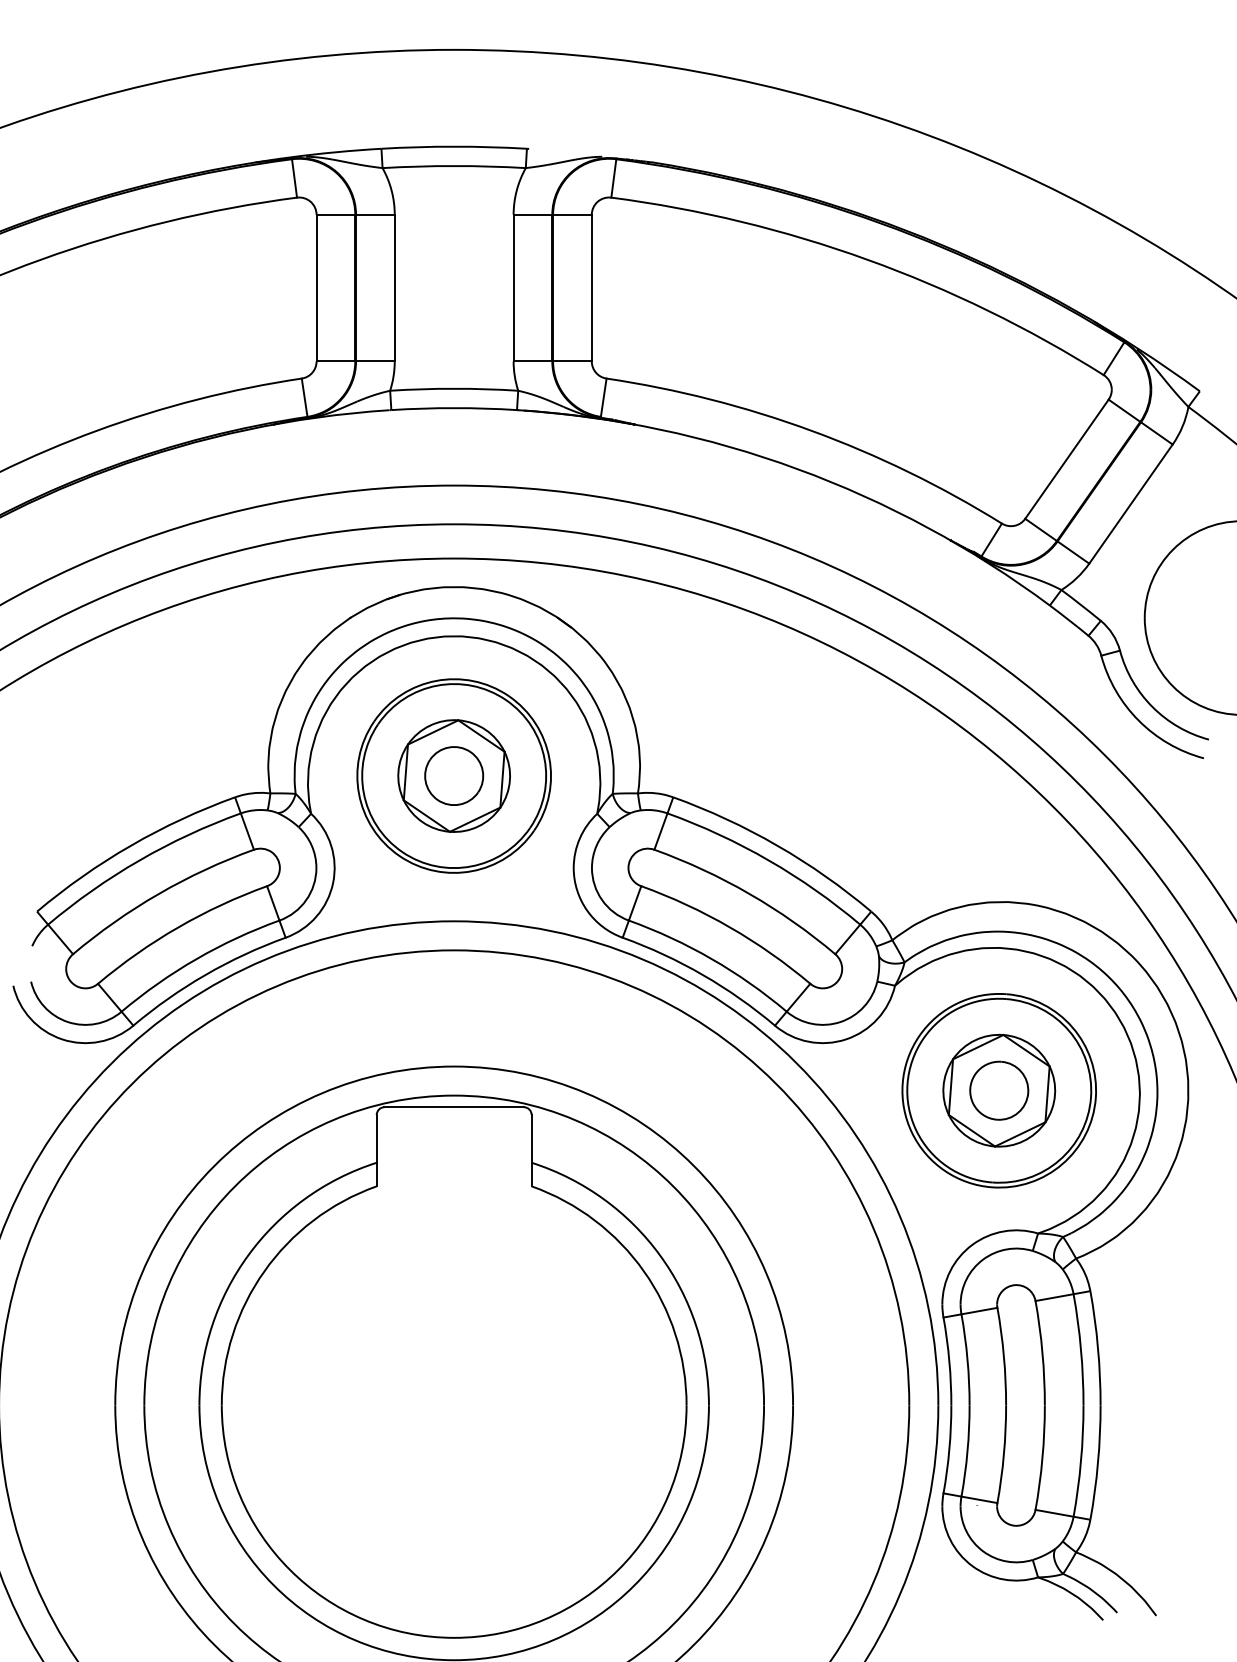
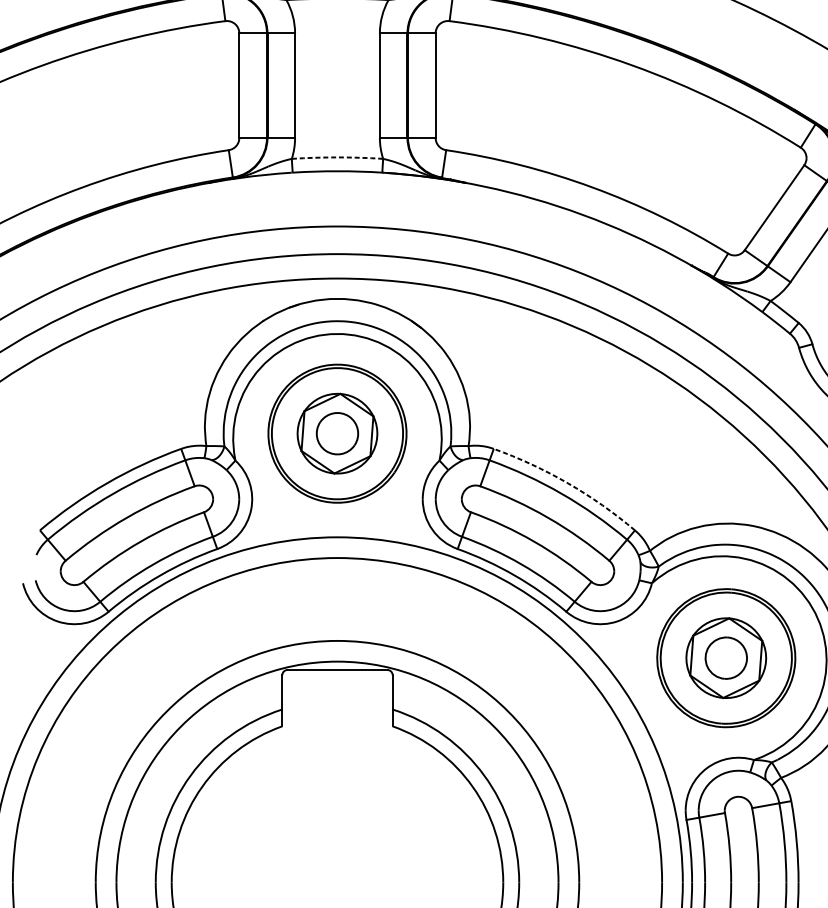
arc: (454, 388) -> (337, 157), solid -> dashed
arc: (777, 845) -> (568, 483), solid -> dashed

